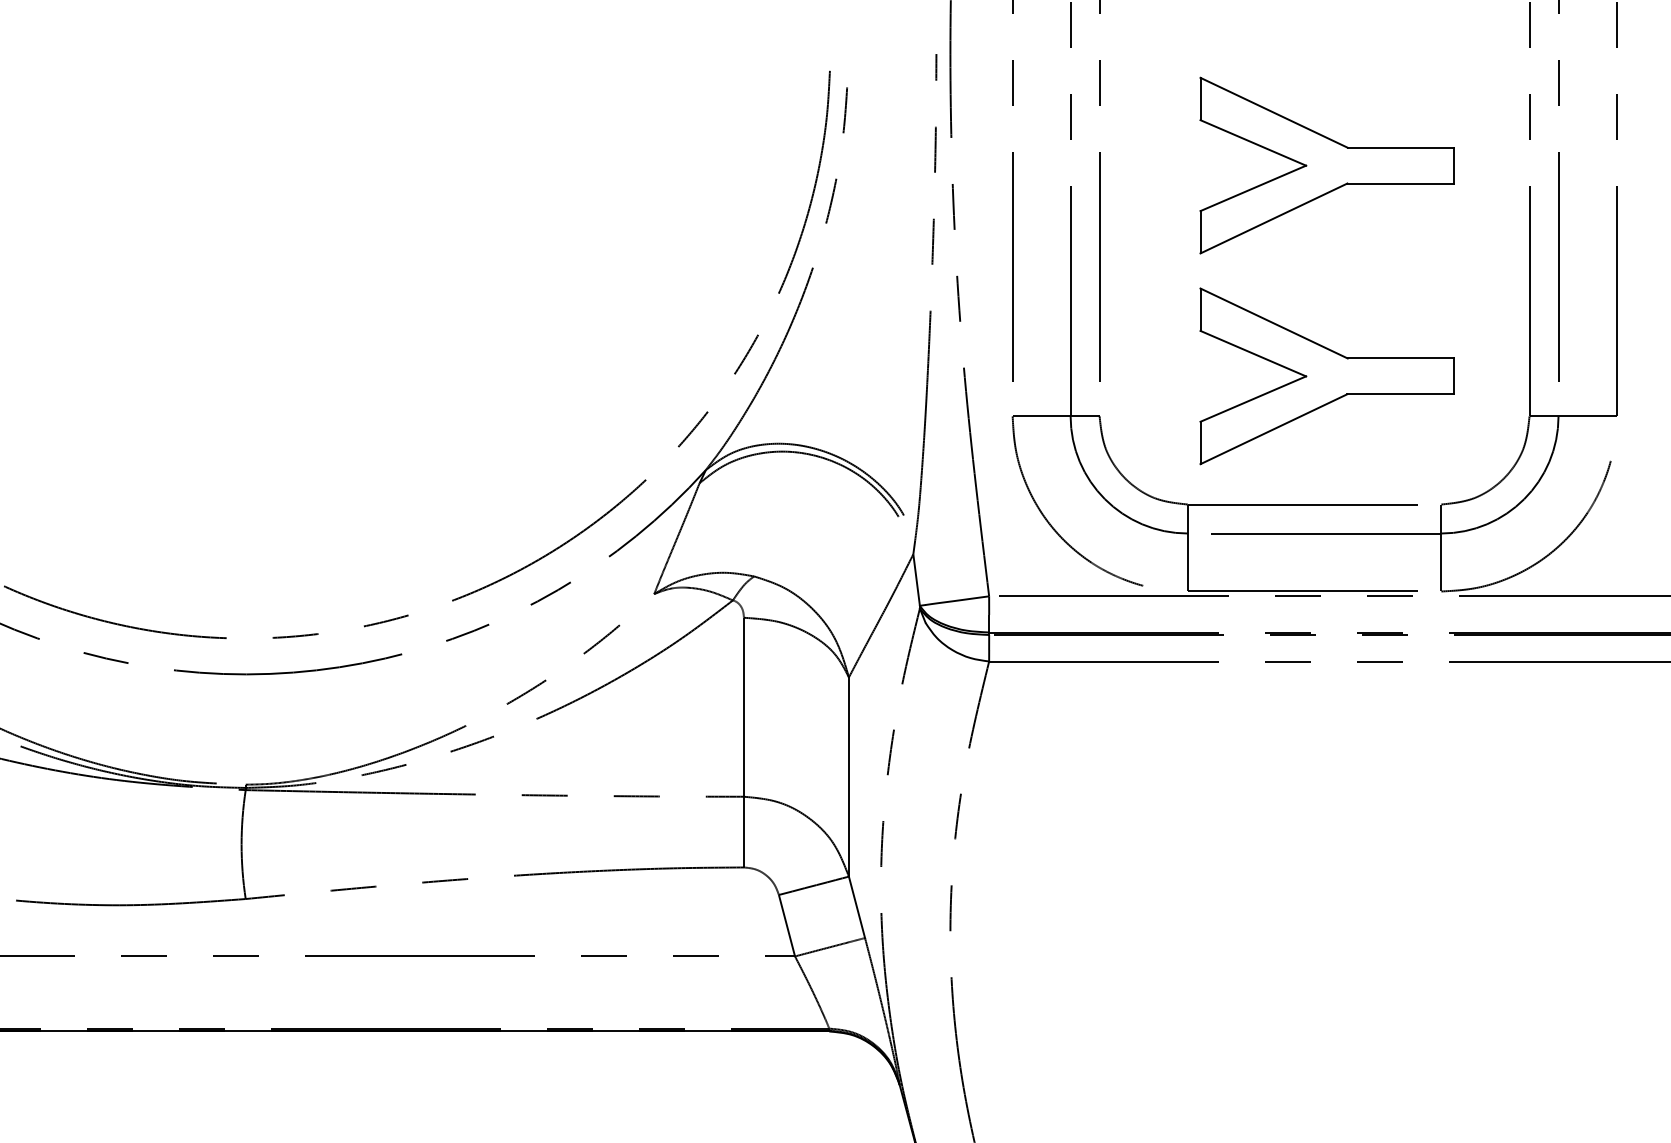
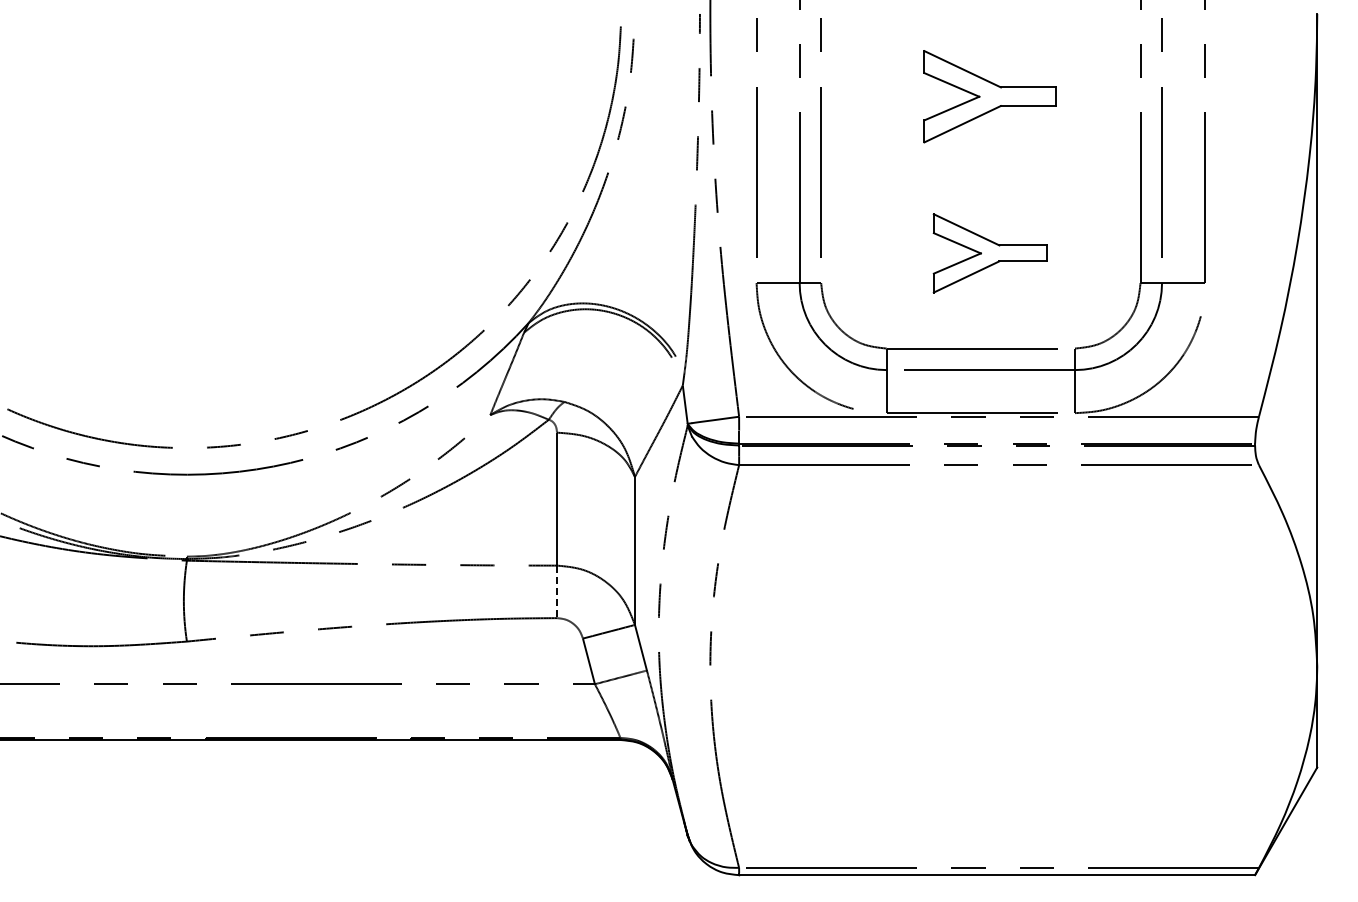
part: (1327, 165) -> (990, 96), size x0.7
part: (1327, 376) -> (990, 253), size x0.6
line: (743, 832) -> (556, 592), solid -> dashed

